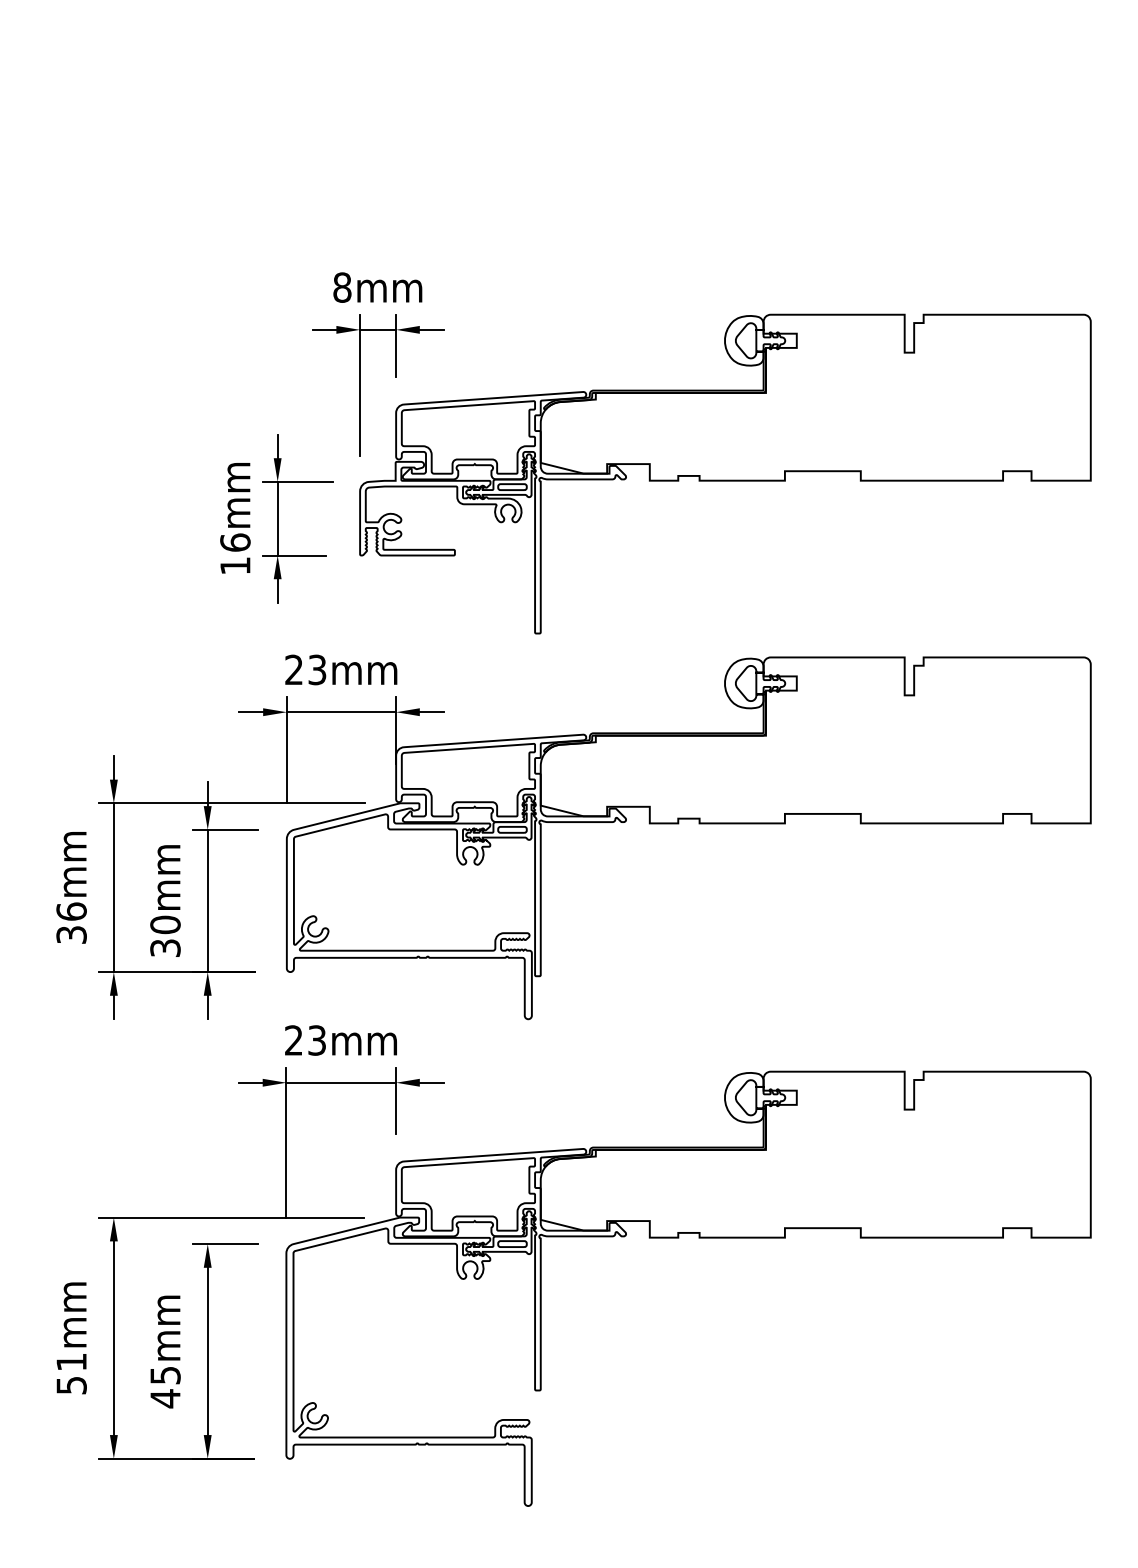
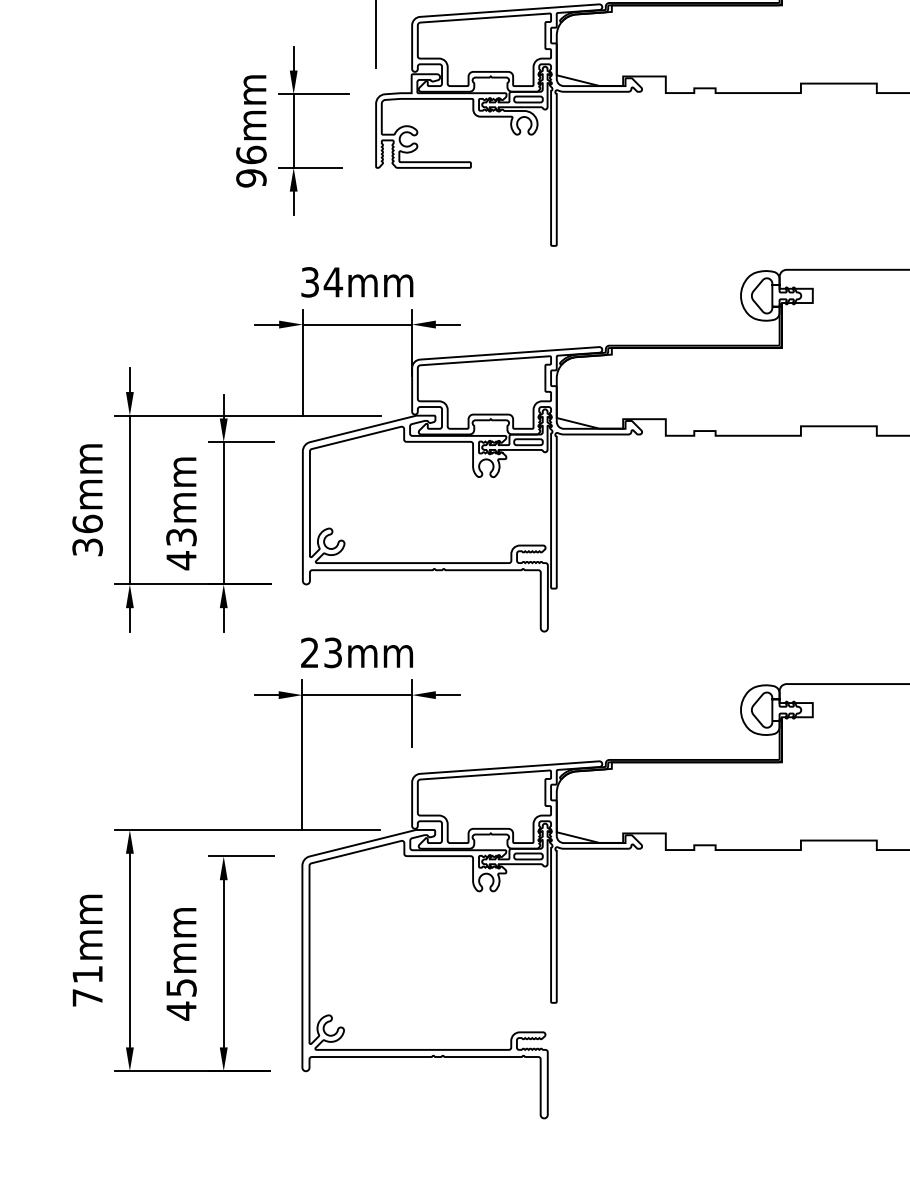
text: (235, 566) -> (251, 178), 16mm -> 96mm
text: (306, 669) -> (322, 281), 23mm -> 34mm
text: (165, 936) -> (181, 548), 30mm -> 43mm
text: (71, 1385) -> (87, 997), 51mm -> 71mm

